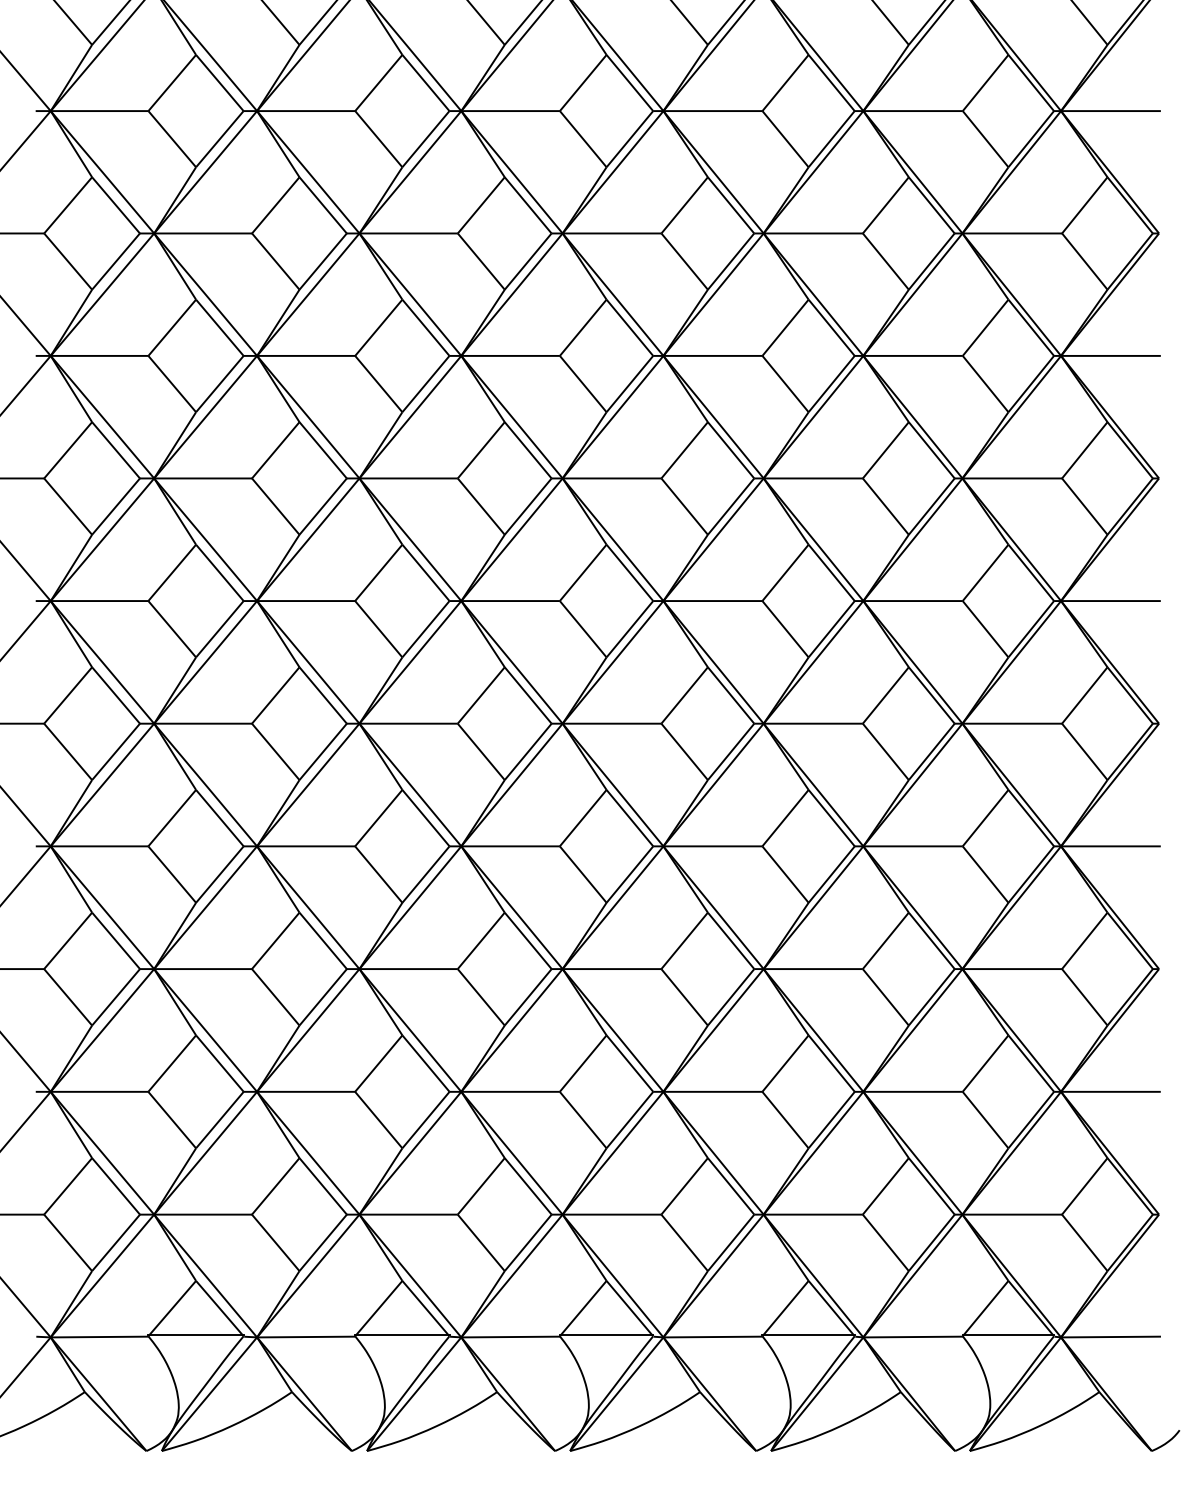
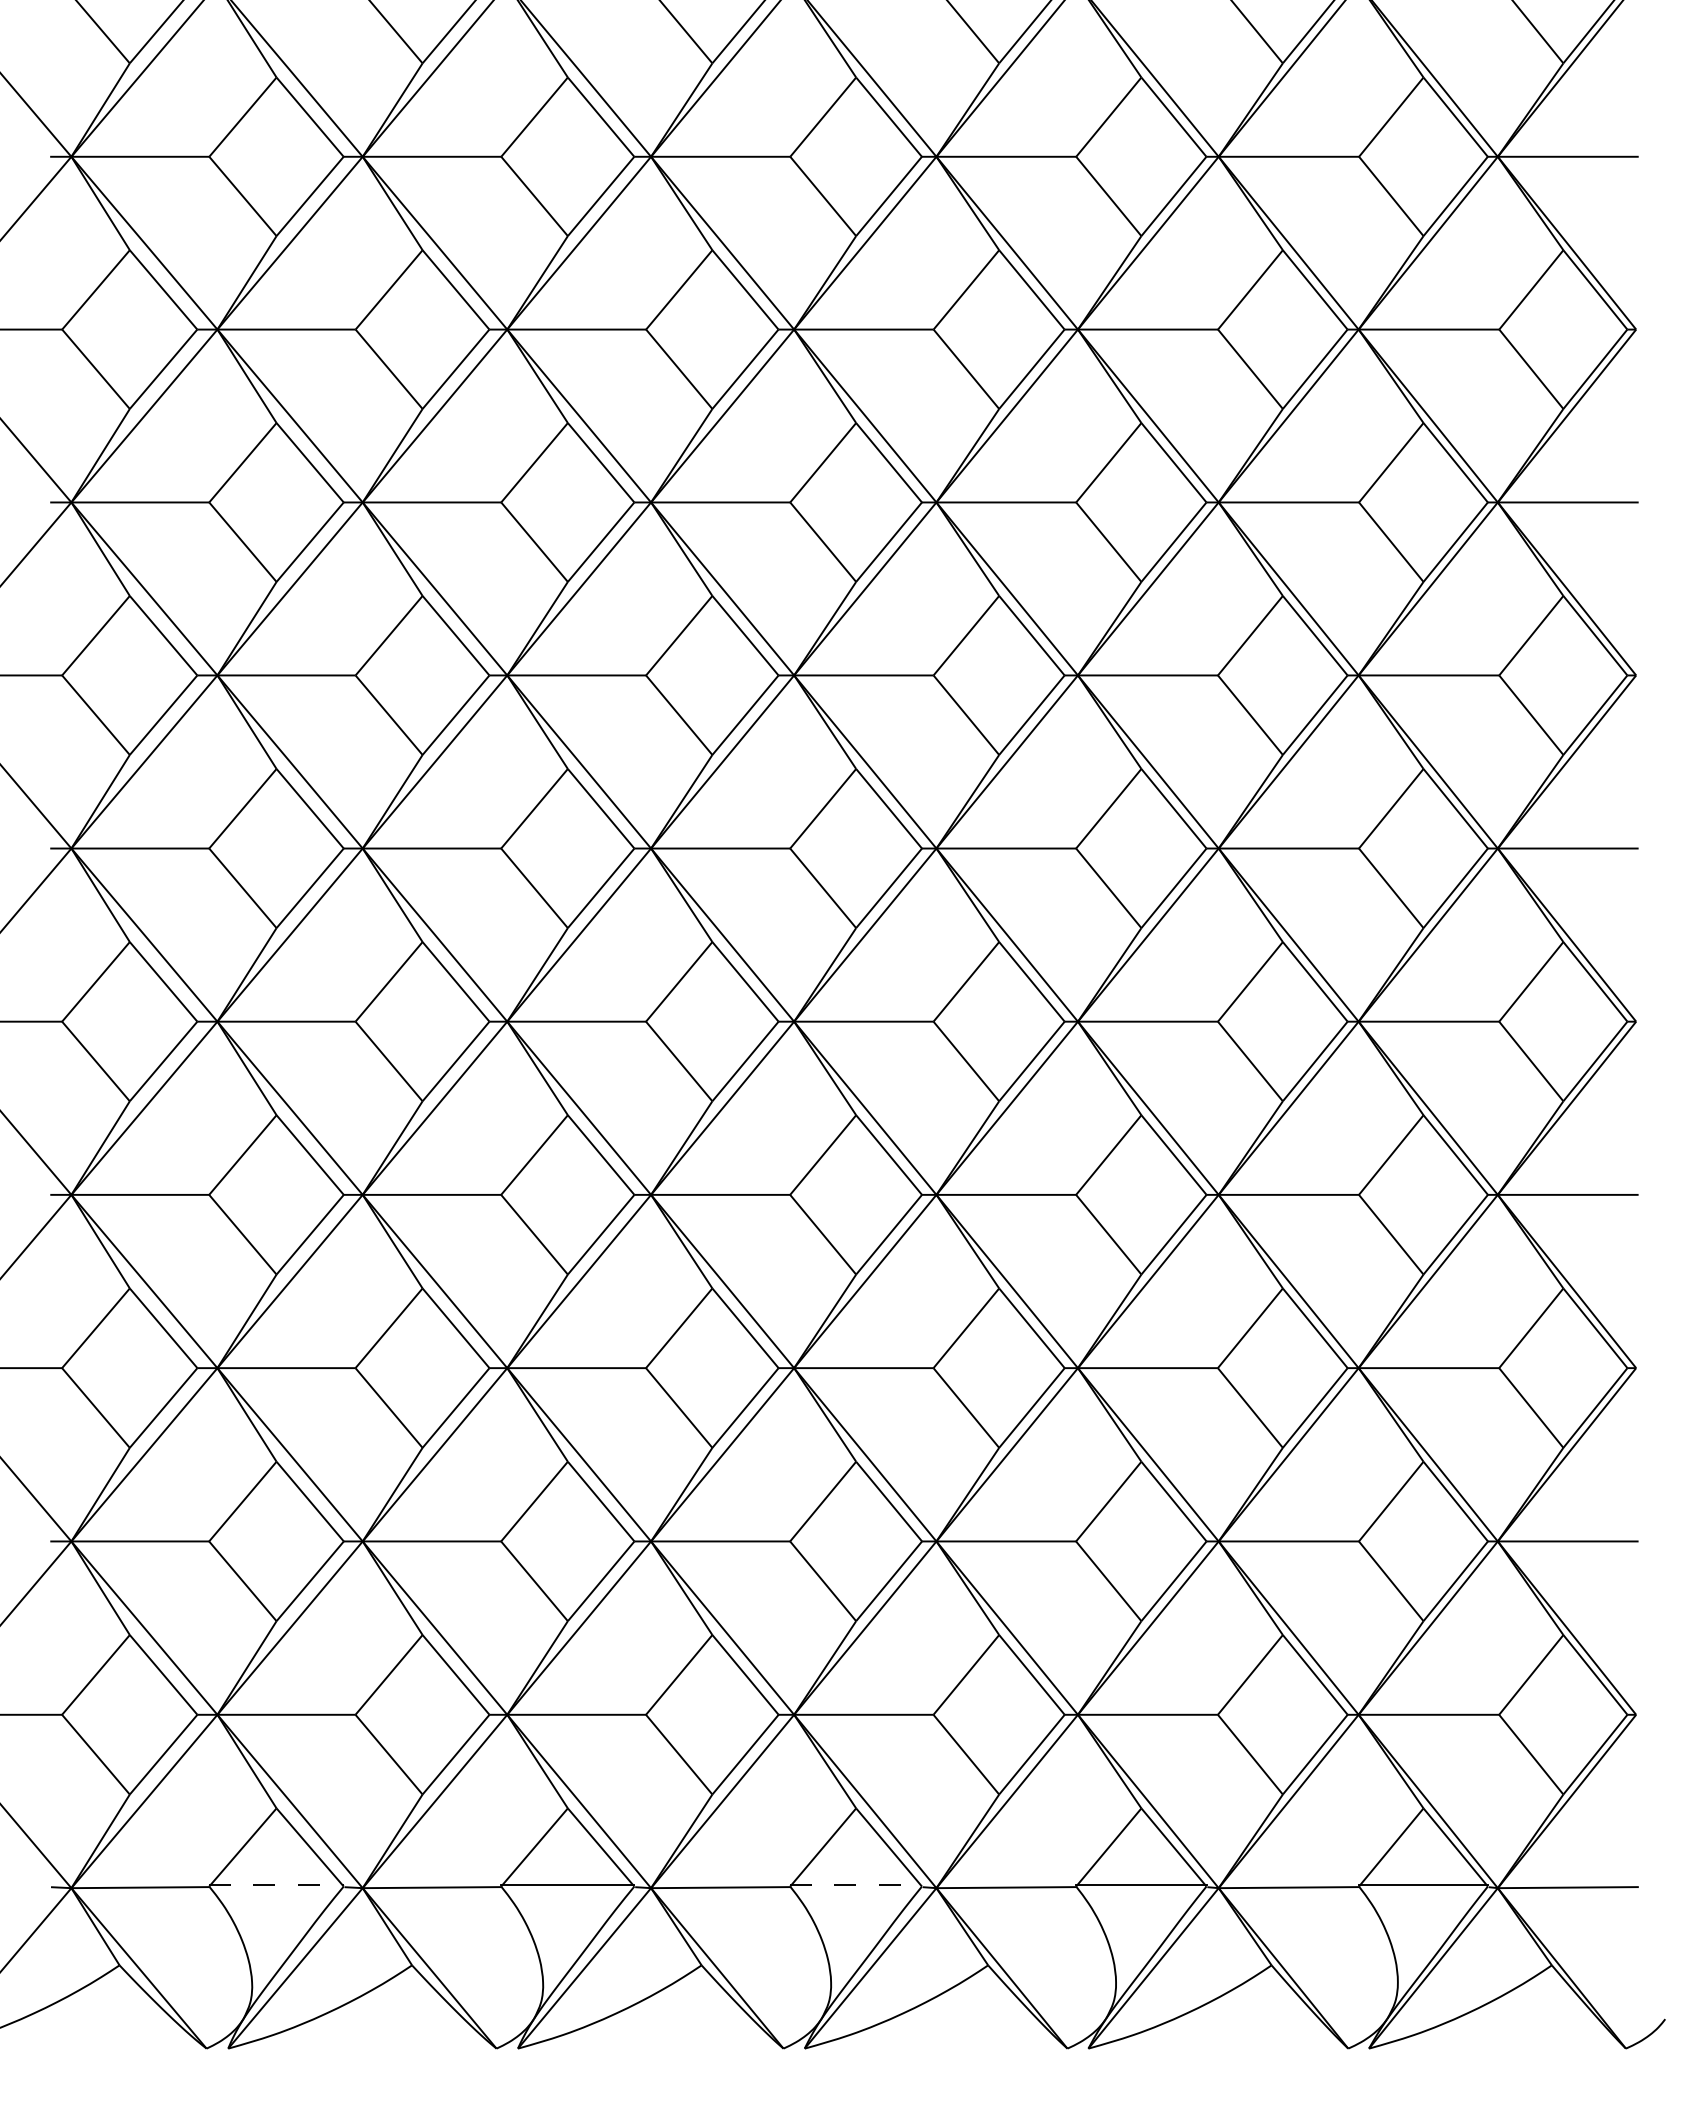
line: (196, 1334) -> (277, 1884), solid -> dashed
line: (606, 1334) -> (856, 1884), solid -> dashed

